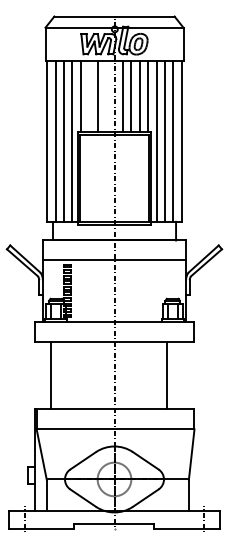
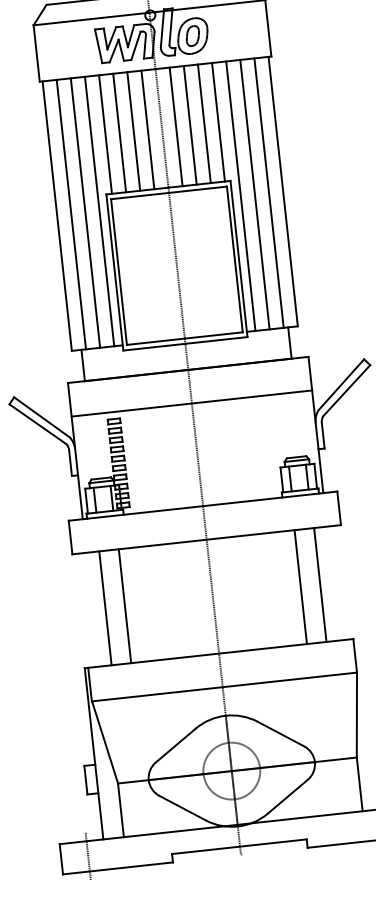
line: (89, 96) -> (120, 132), added
line: (106, 96) -> (148, 129), added
line: (62, 375) -> (125, 606), added
line: (178, 375) -> (320, 584), added

